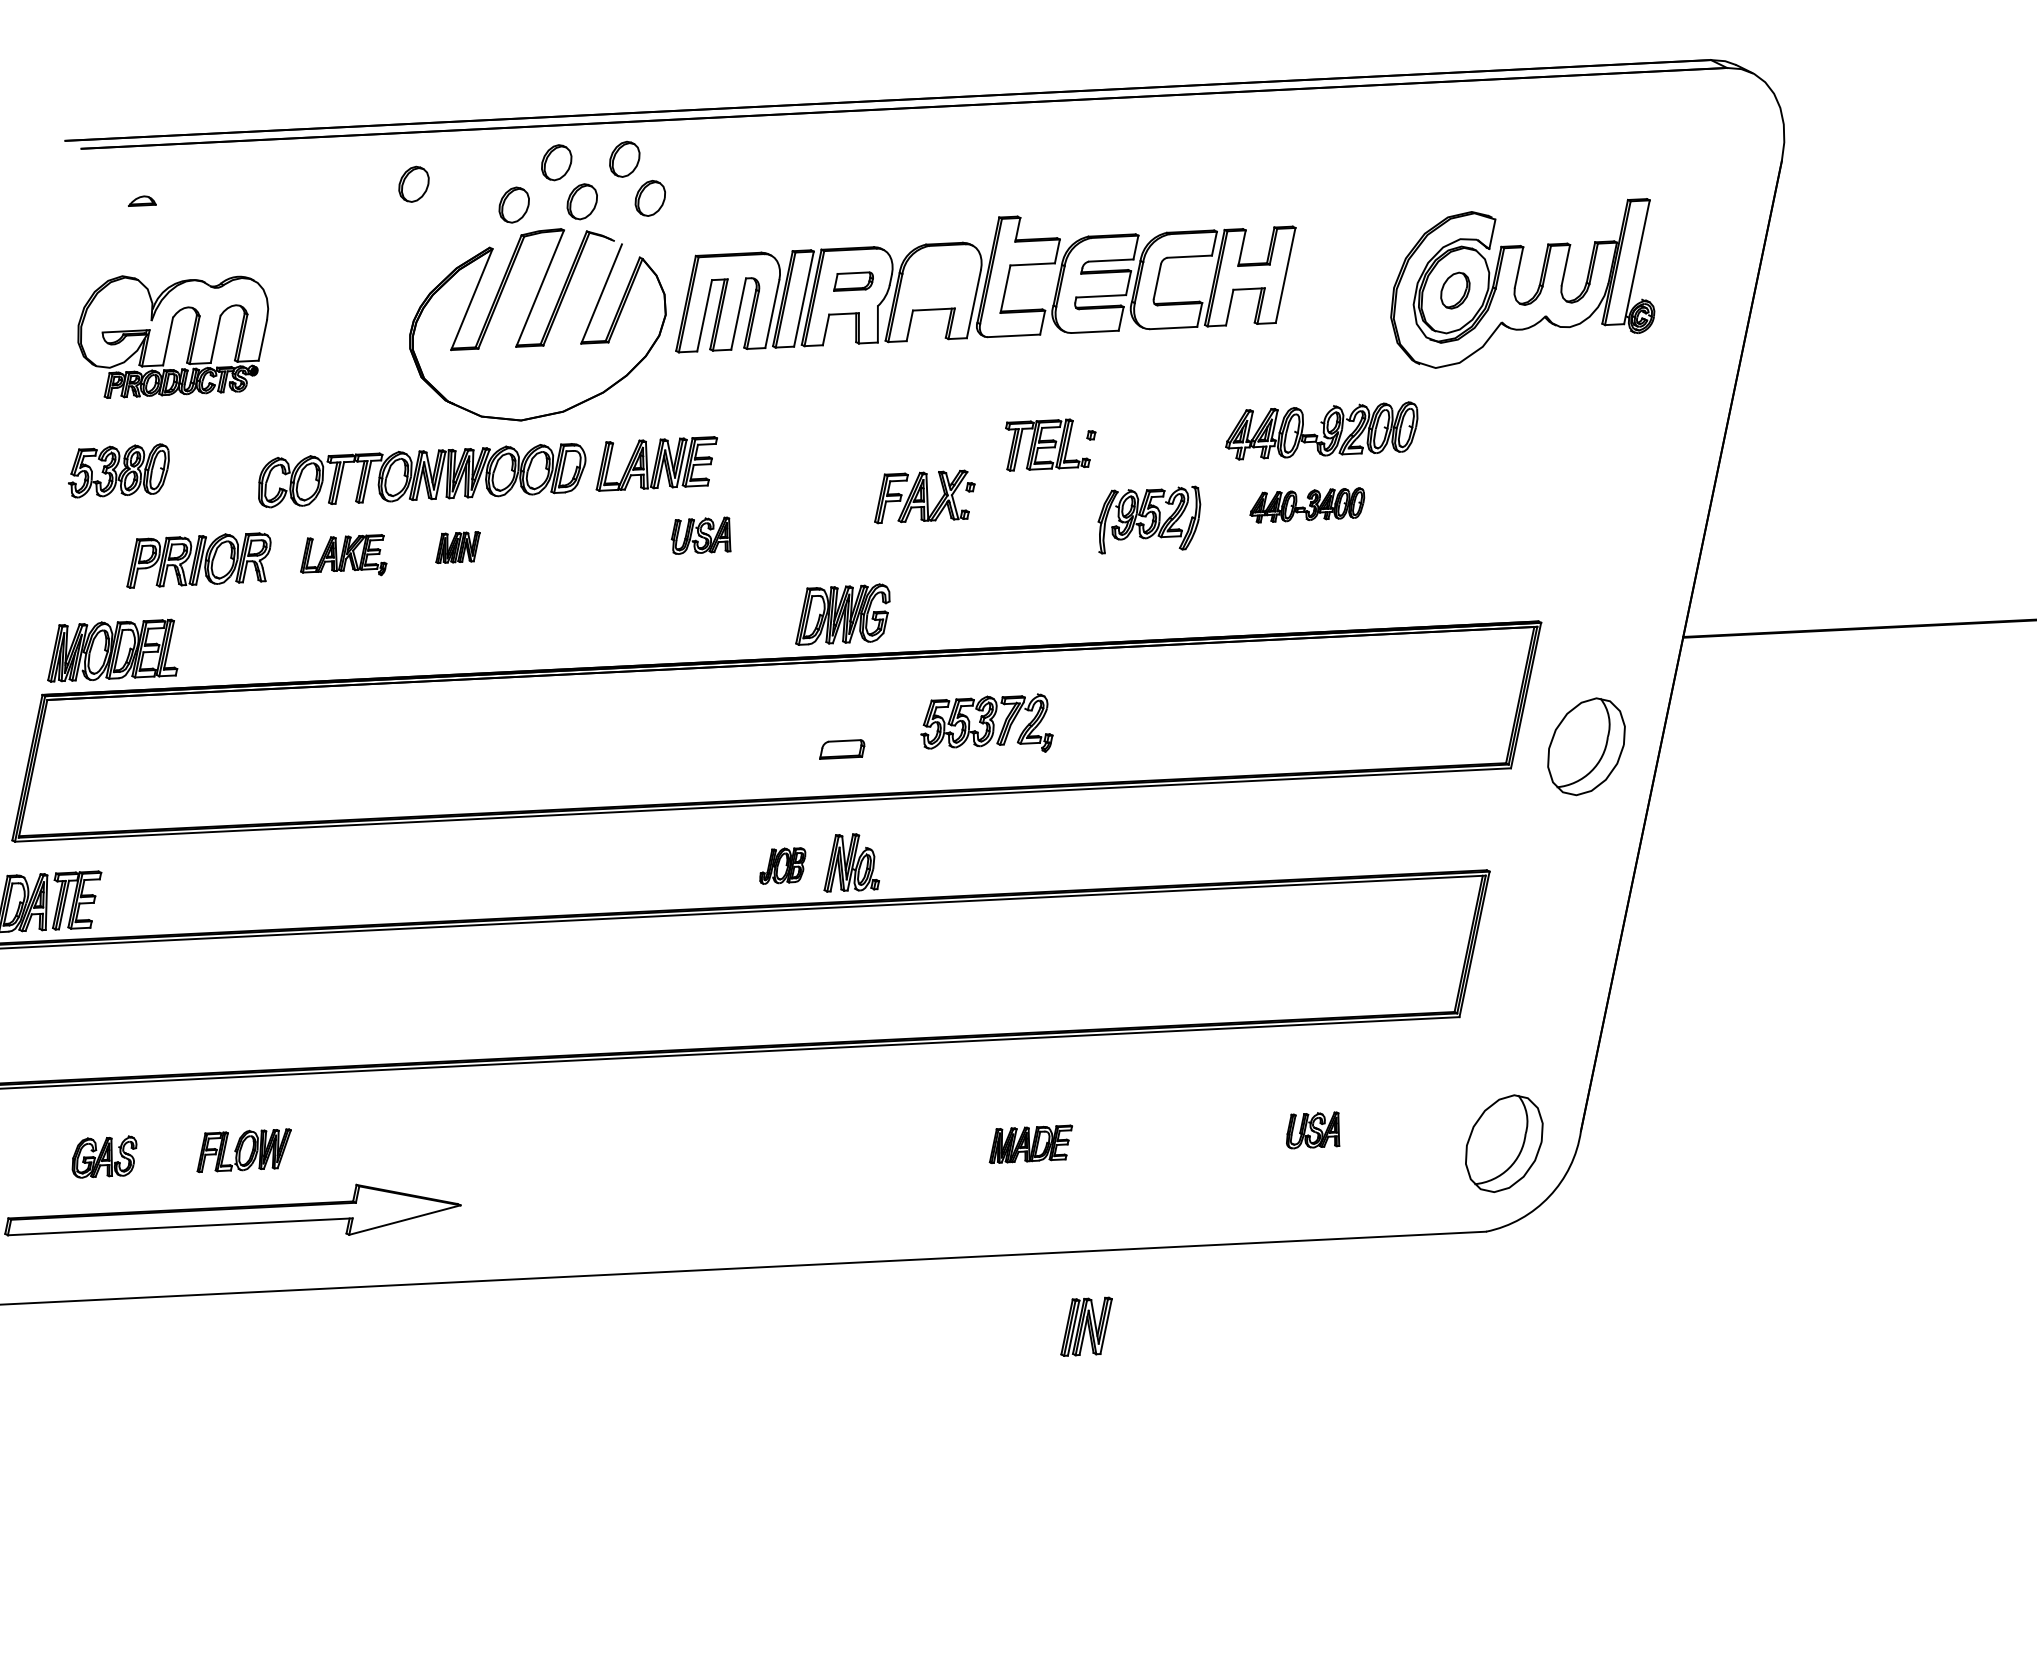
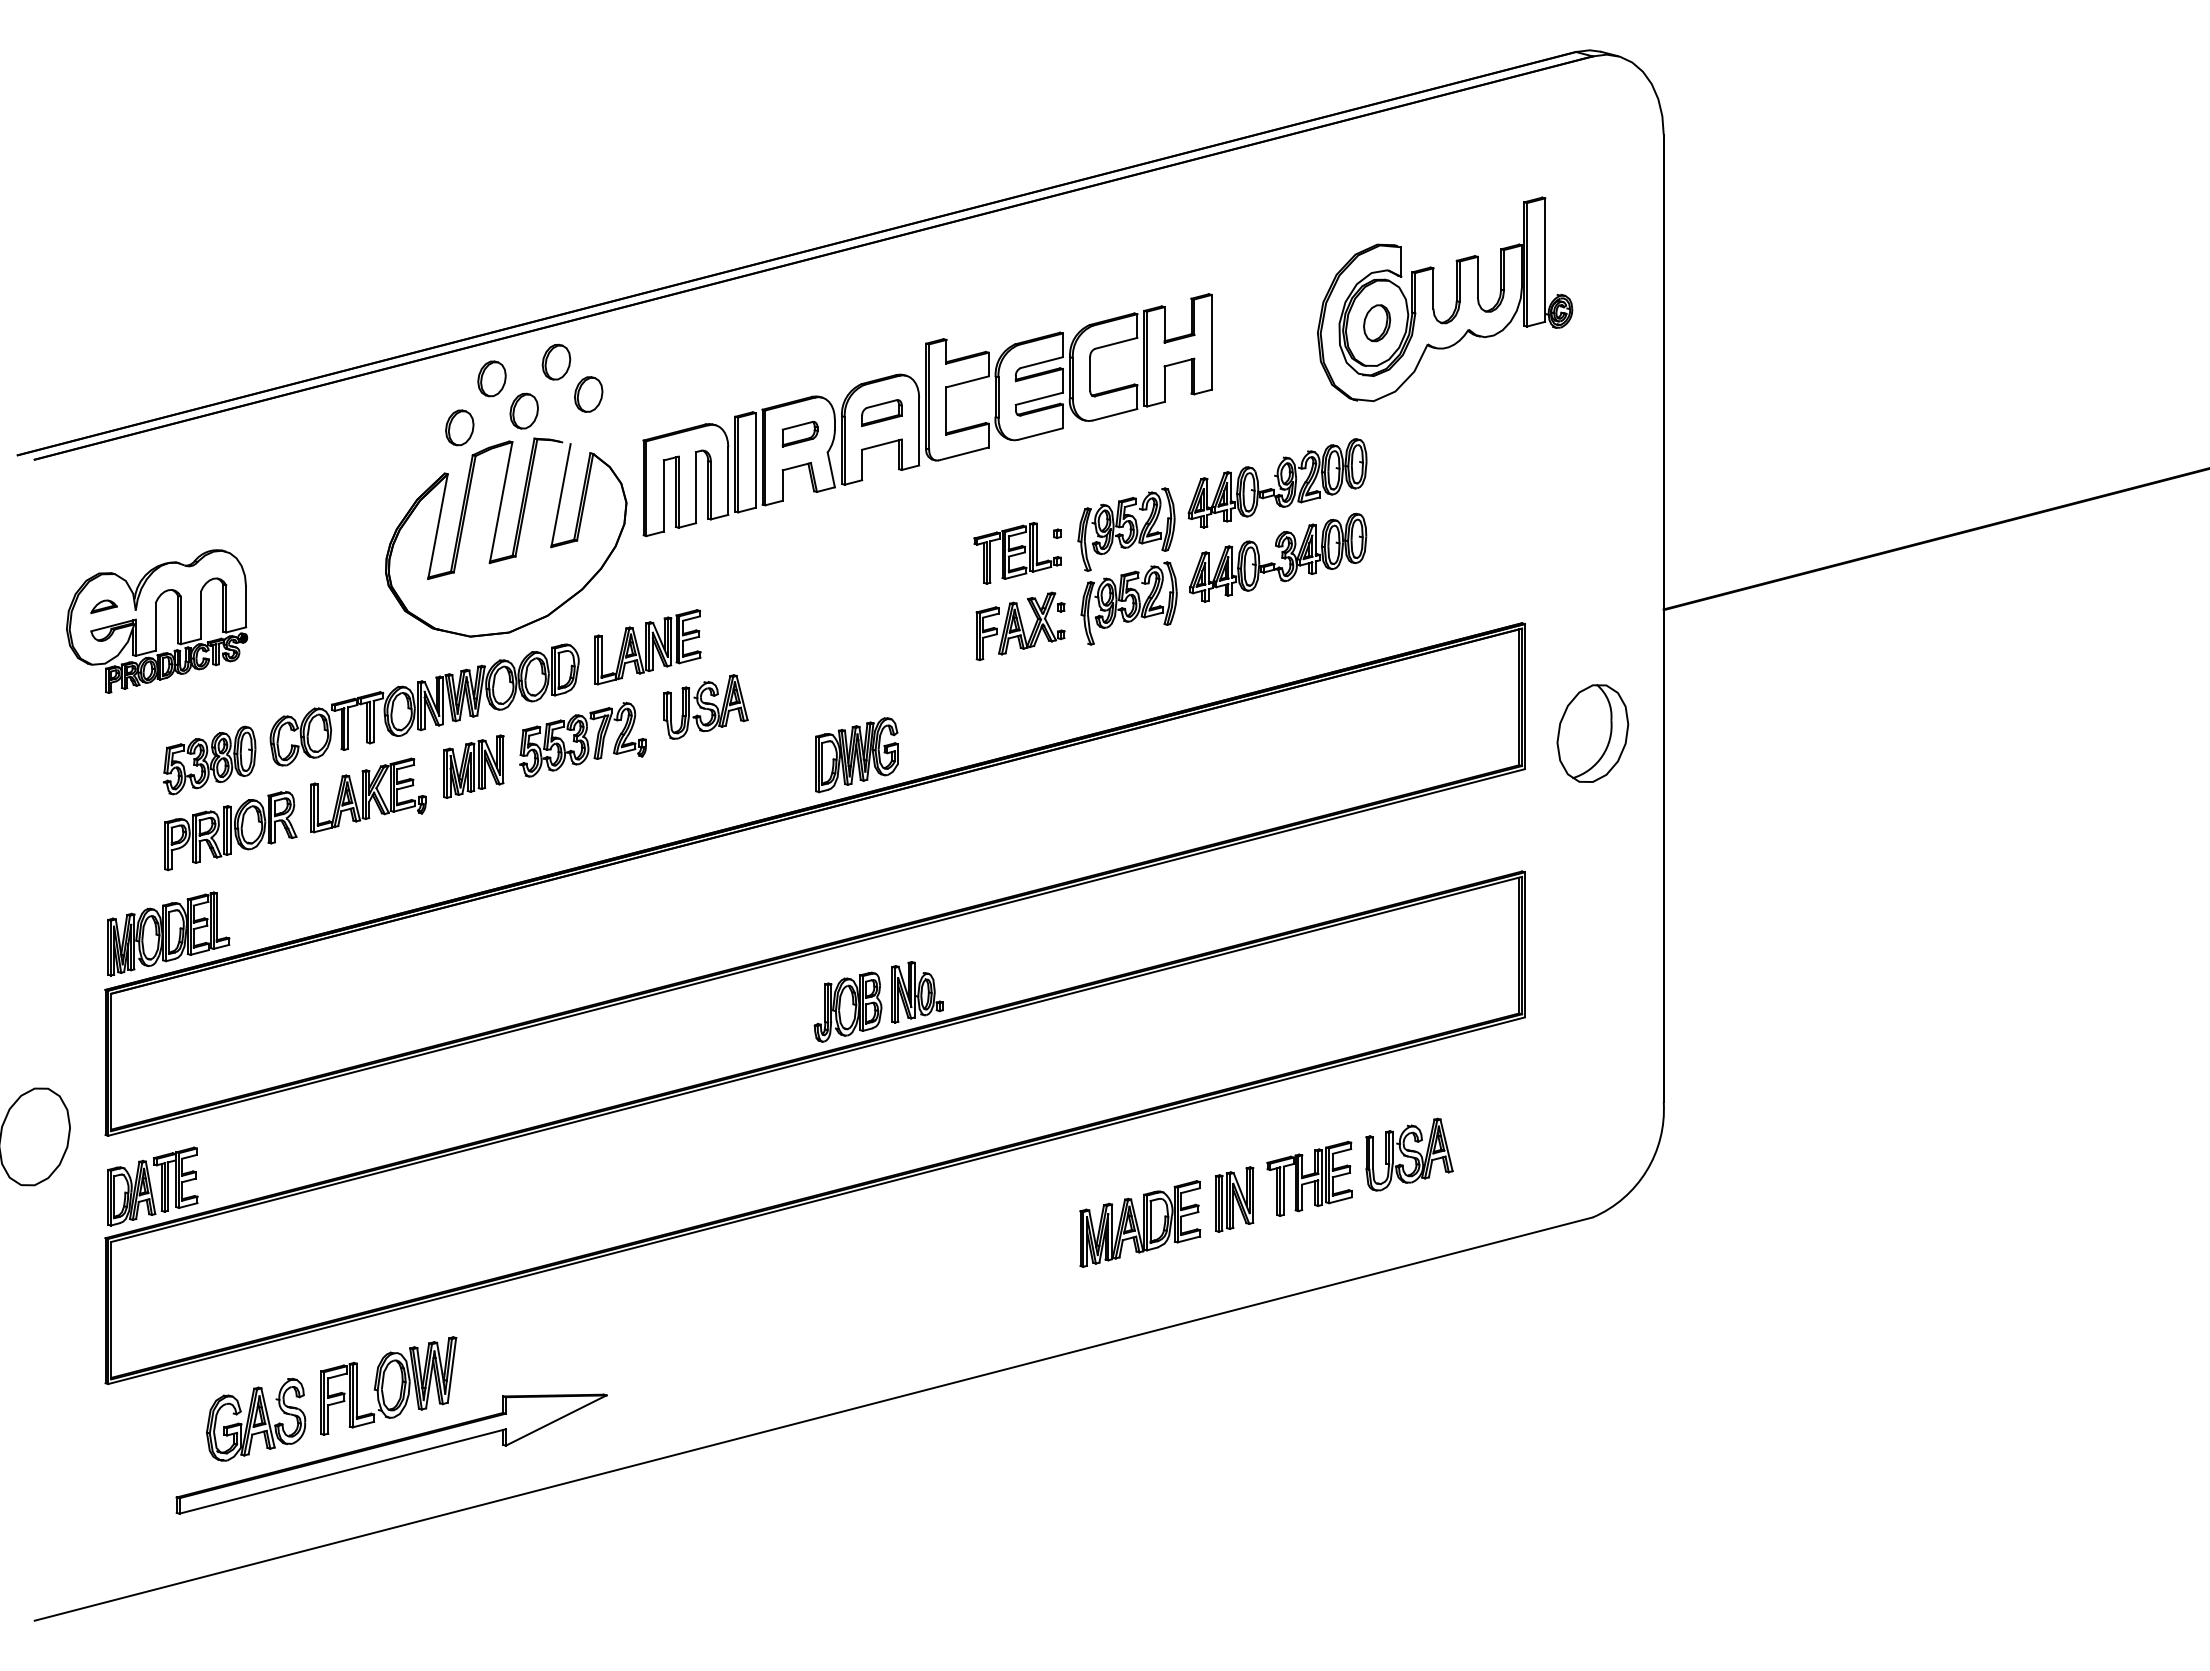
part: (413, 183) -> (359, 427), removed
part: (142, 201) -> (103, 606), moved
part: (1161, 445) -> (1126, 529), added
part: (119, 470) -> (209, 760), moved
part: (925, 496) -> (1020, 625), moved
part: (1307, 504) -> (1278, 557), size x1.67
part: (702, 535) -> (705, 706), size x1.43
part: (457, 547) -> (473, 766), size x1.67
part: (346, 554) -> (368, 795), size x1.43
part: (989, 722) -> (582, 739), moved
part: (842, 749) -> (881, 412), moved
part: (782, 865) -> (847, 1006), size x1.67
part: (1315, 1130) -> (1409, 1154), size x1.67
part: (1210, 1133) -> (1309, 1178), added
part: (1031, 1143) -> (1140, 1223), size x1.67
part: (1503, 1143) -> (1592, 1129), removed
part: (244, 1150) -> (388, 1385), size x1.67
part: (104, 1156) -> (256, 1419), size x1.67
part: (1086, 1326) -> (1234, 1199), moved

